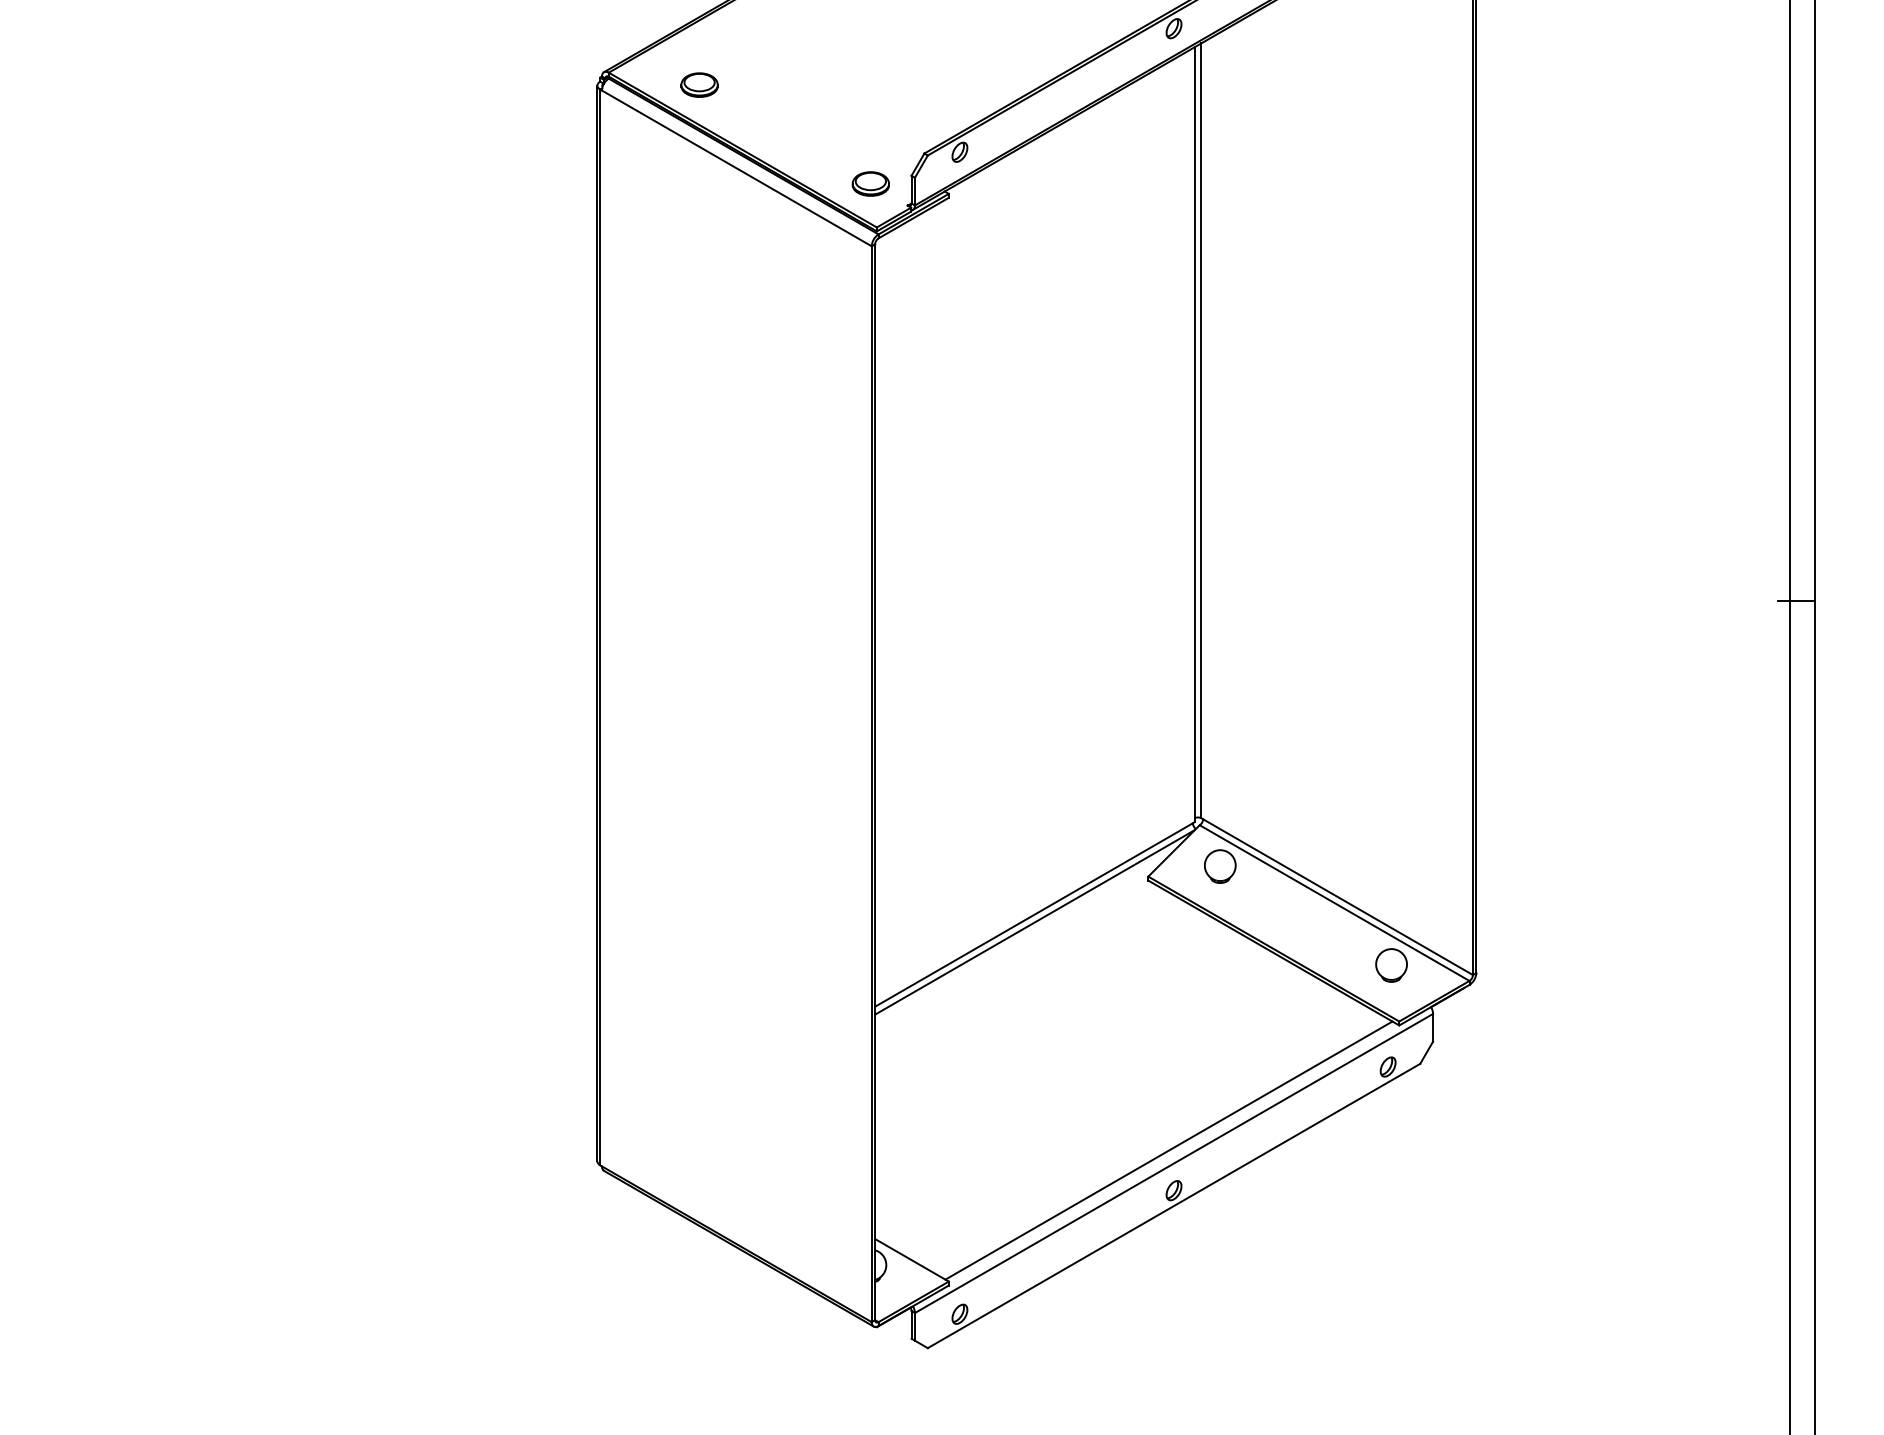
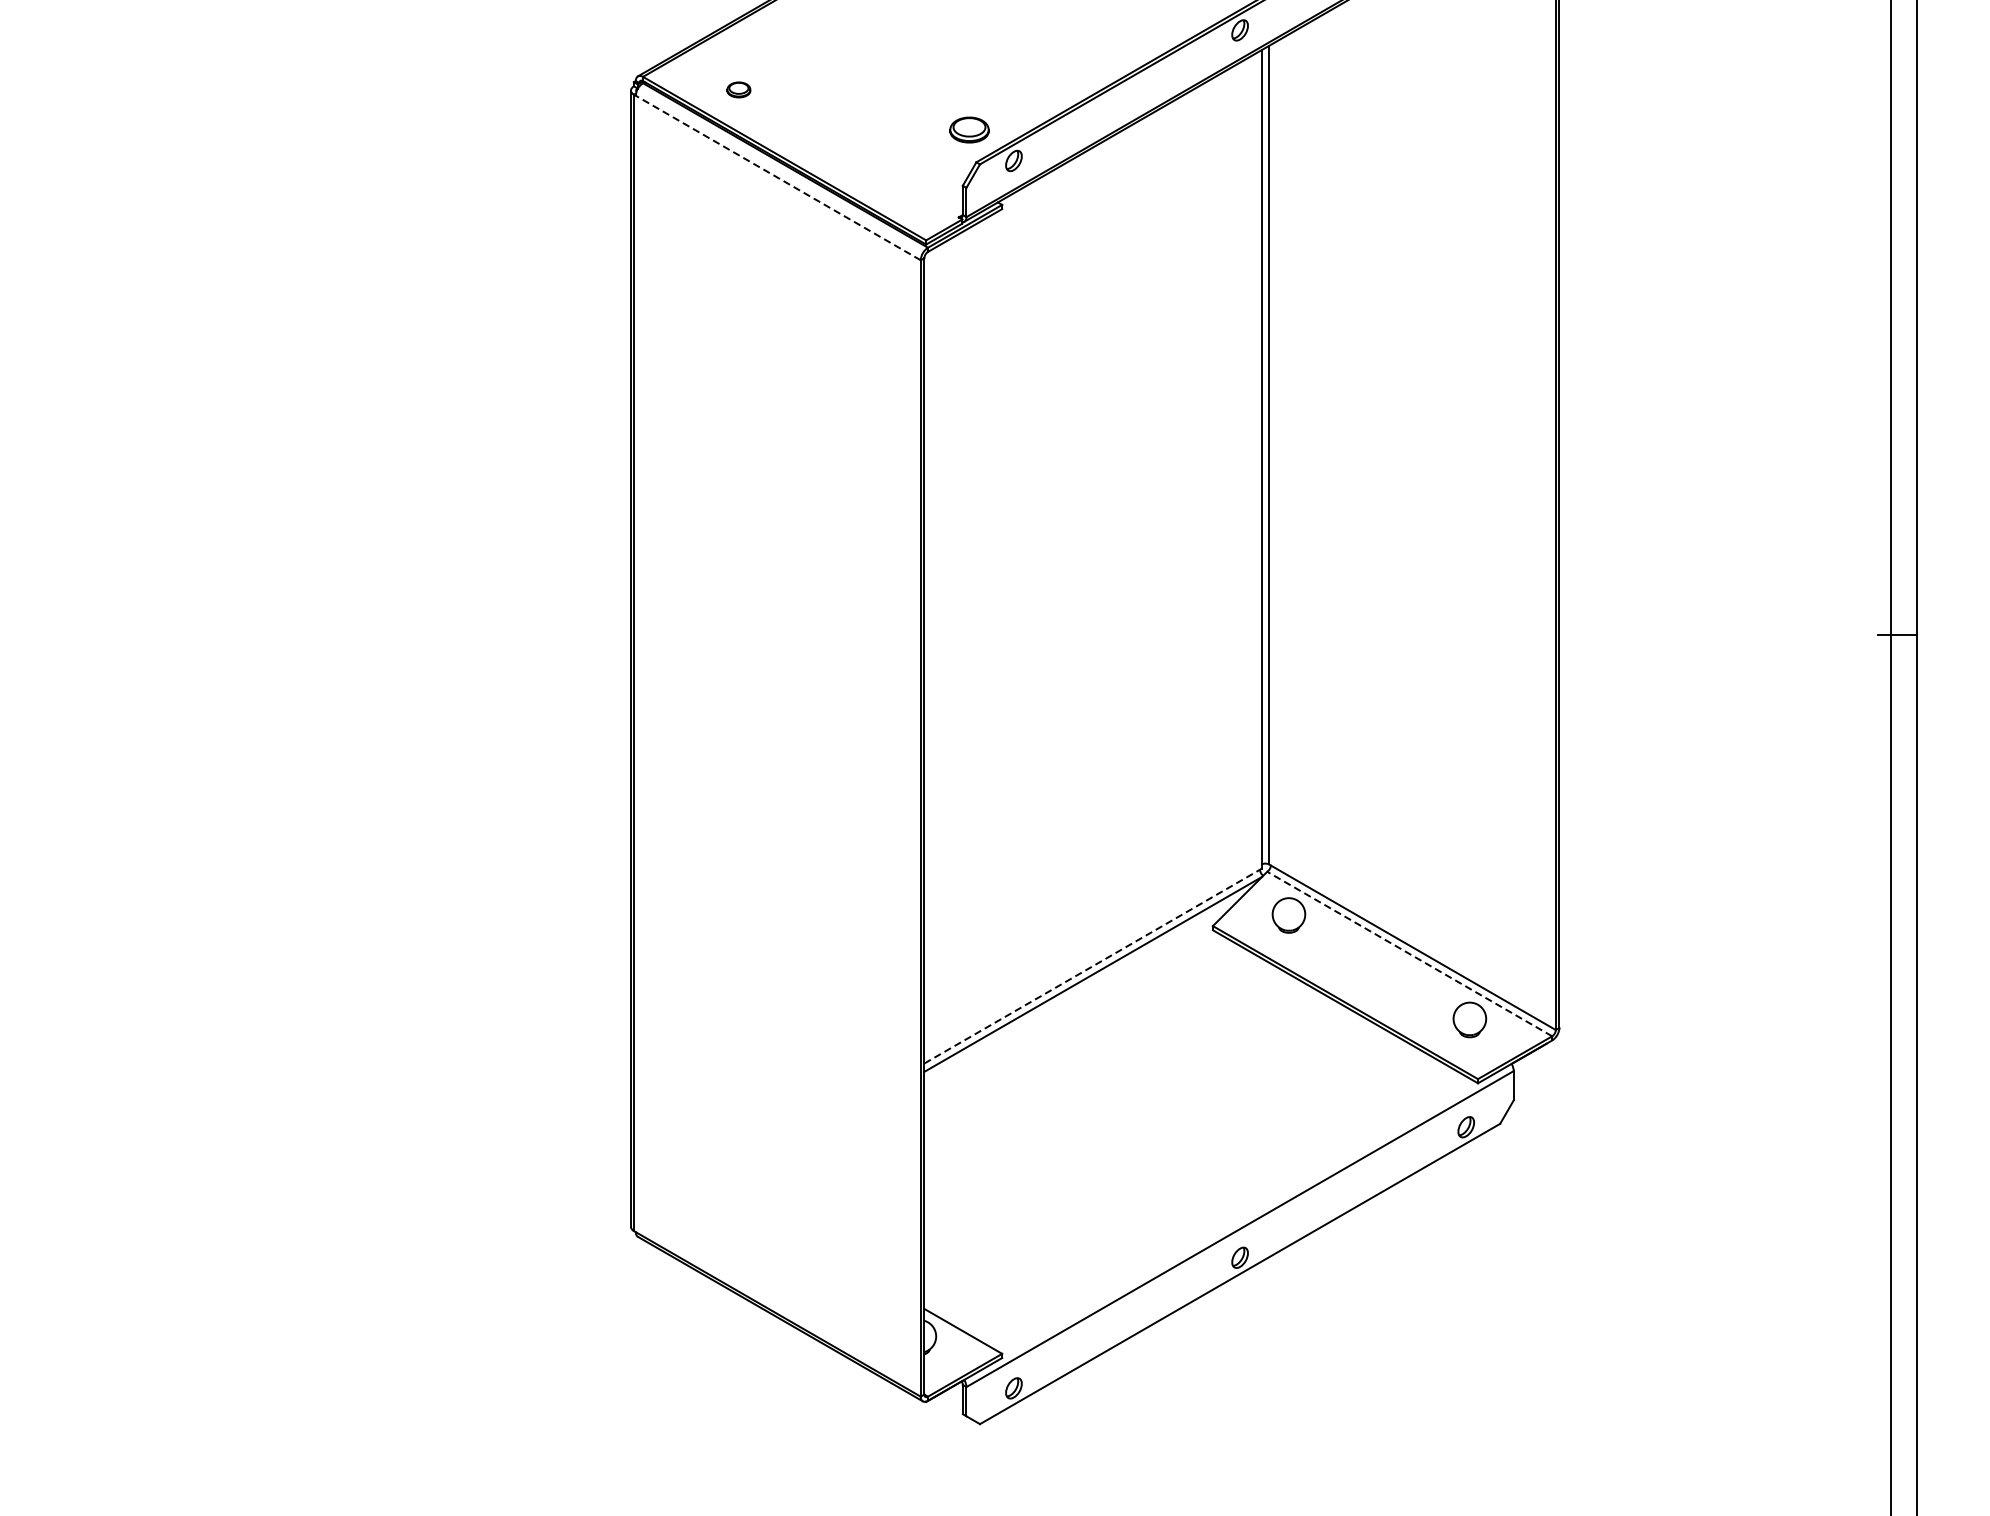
part: (699, 84) -> (738, 89), size x0.6
line: (736, 168) -> (777, 178), solid -> dashed
part: (870, 183) -> (969, 129), moved
line: (1334, 903) -> (1409, 954), solid -> dashed
line: (1034, 914) -> (1092, 966), solid -> dashed
line: (1168, 1150) -> (1234, 1215), removed

